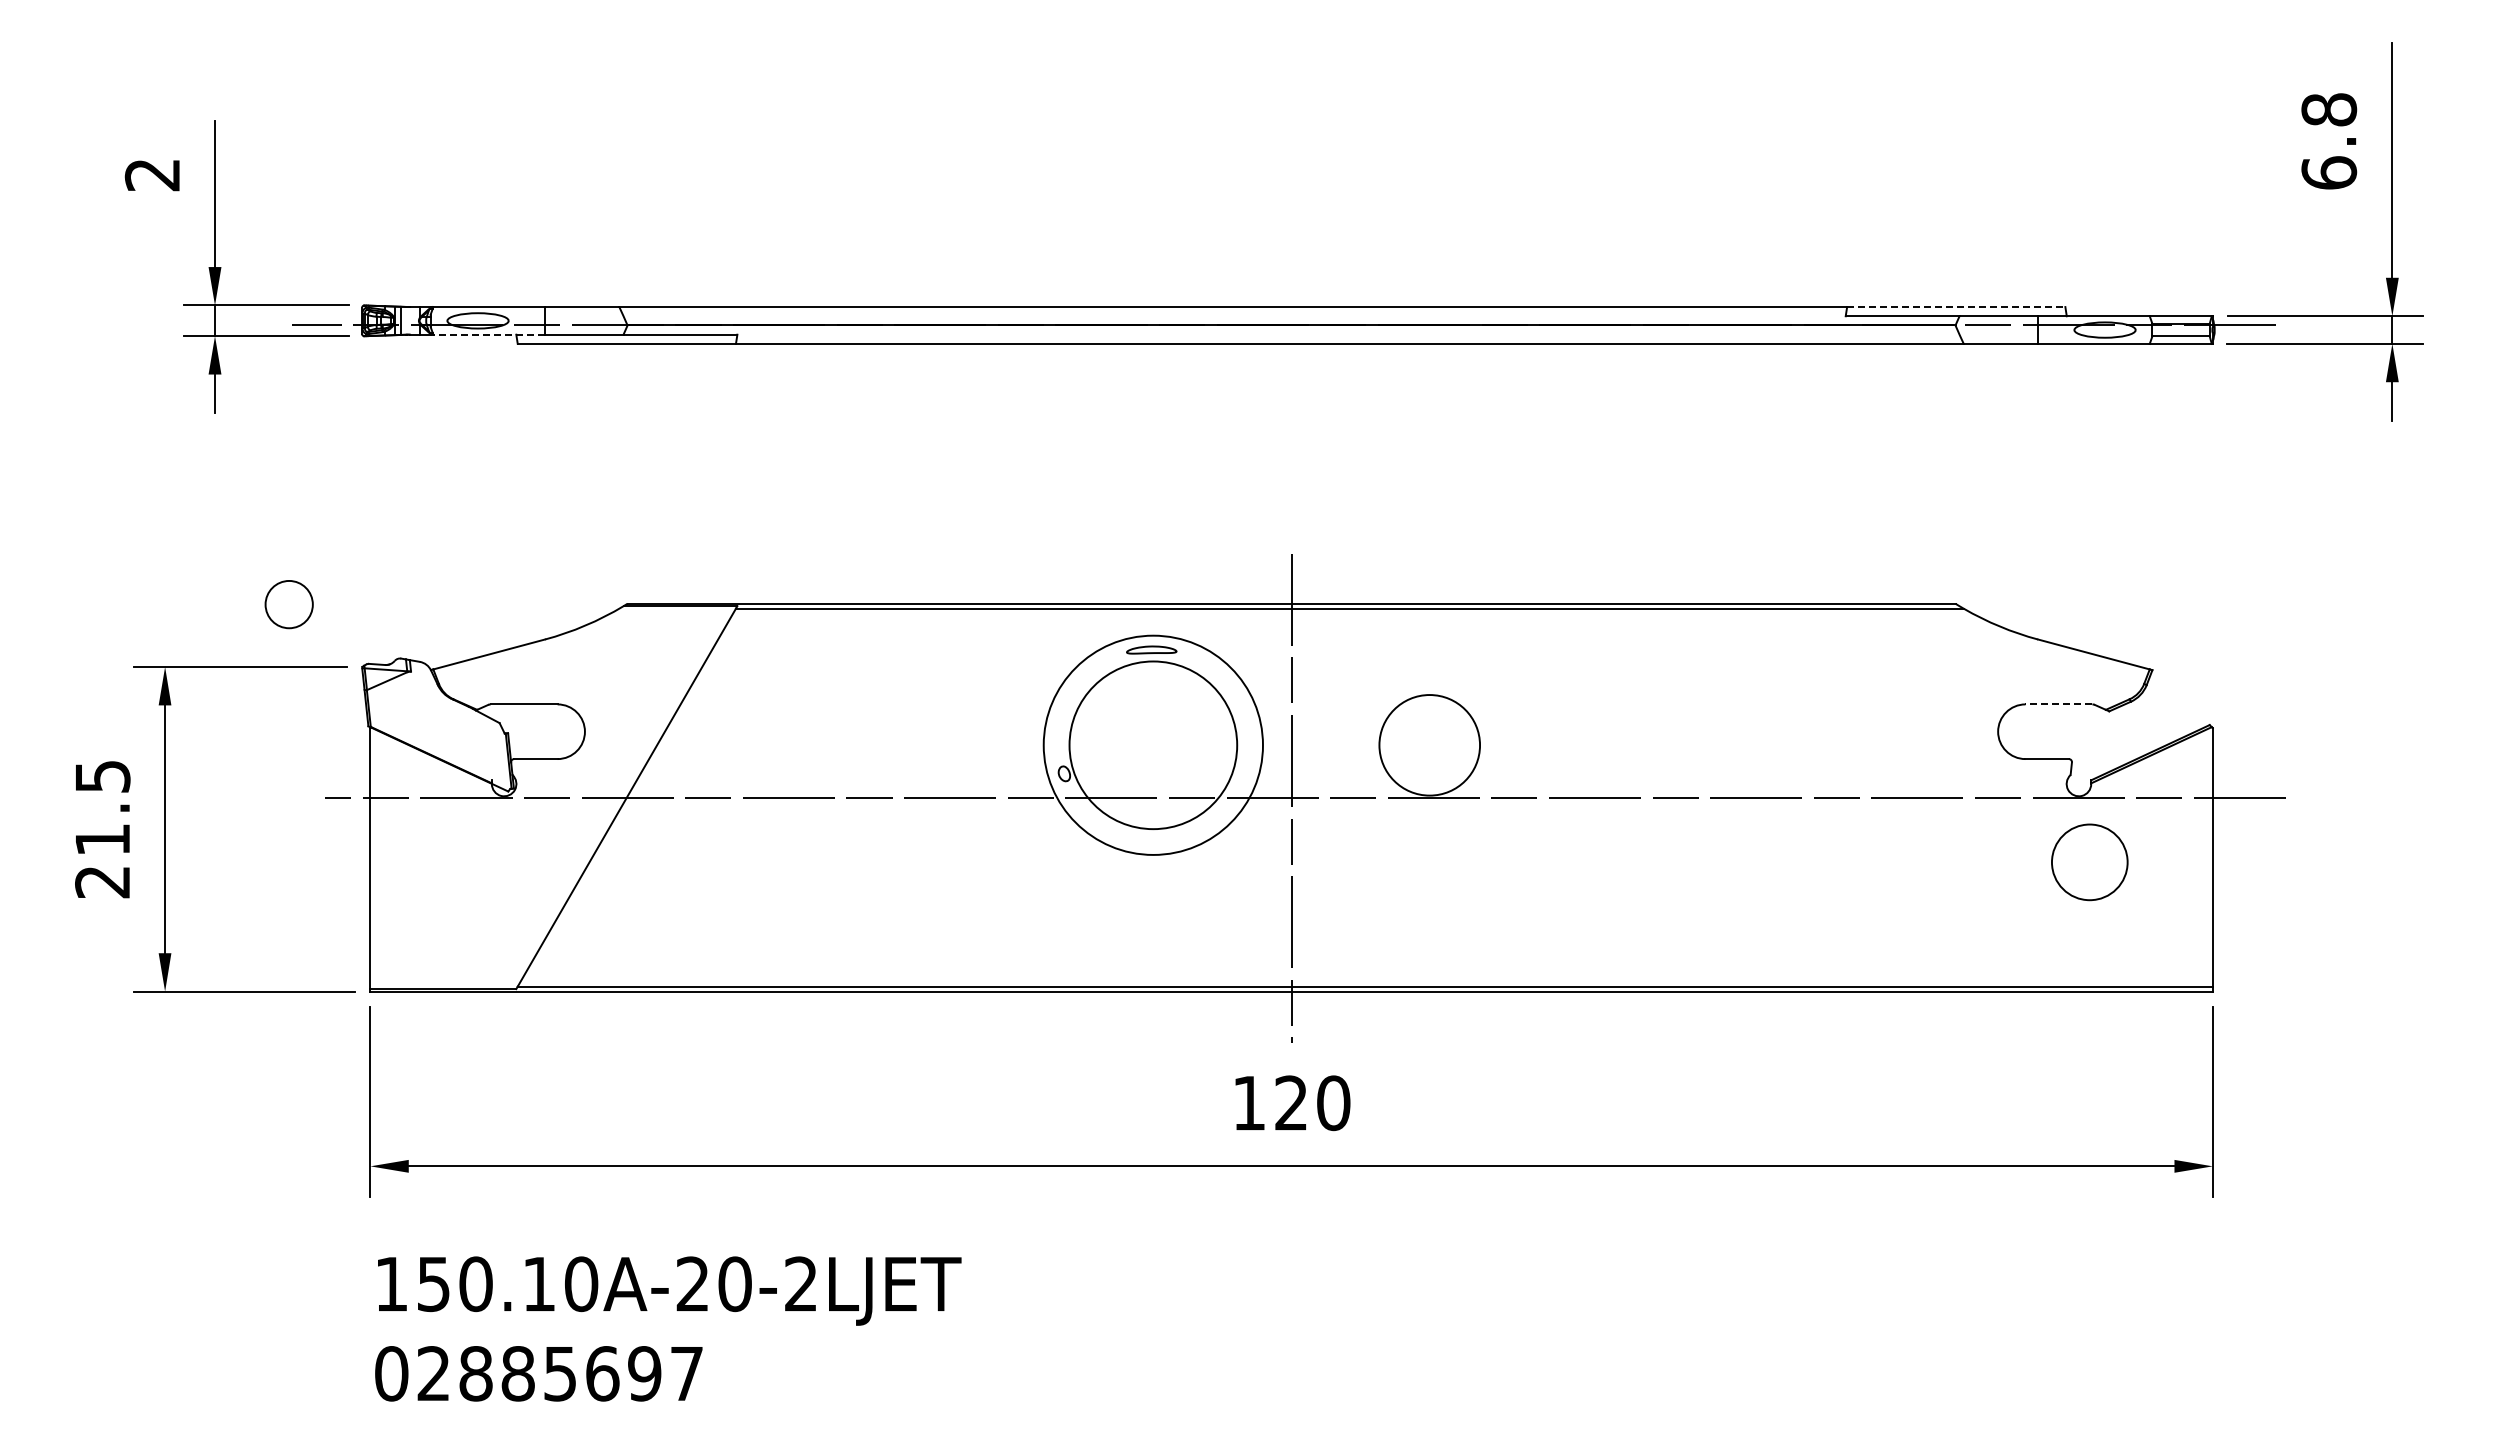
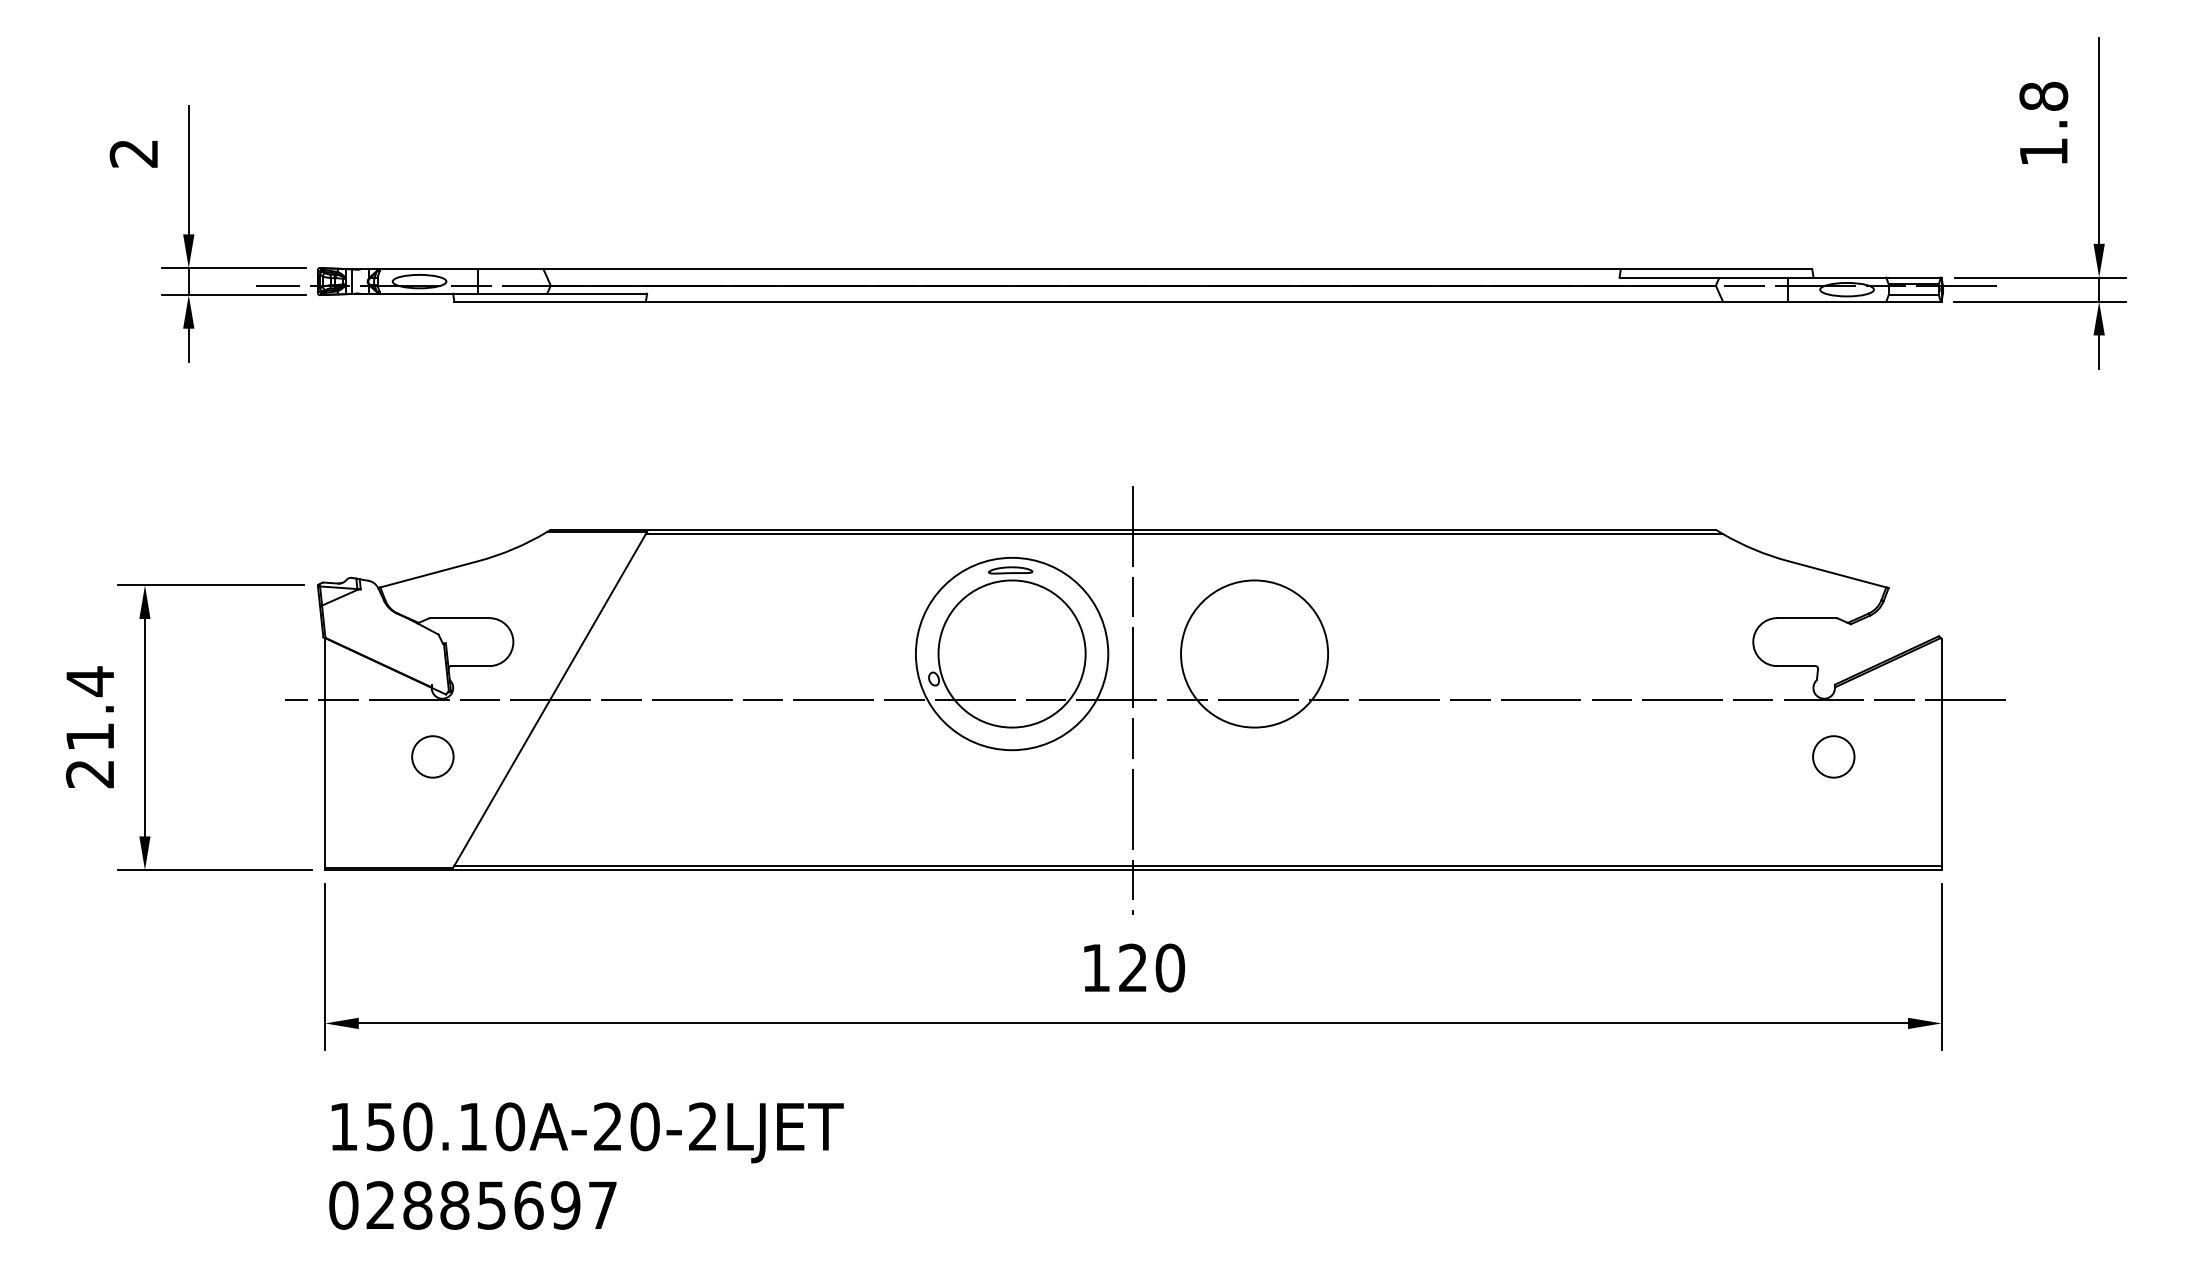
text: (2329, 172) -> (2044, 151), 6.8 -> 1.8
line: (1956, 307) -> (1716, 269), dashed -> solid
line: (489, 334) -> (429, 293), dashed -> solid
circle: (288, 604) -> (432, 756), moved
line: (2058, 704) -> (1806, 618), dashed -> solid
circle: (1429, 745) -> (1254, 654), size x1.67
text: (103, 776) -> (90, 681), 21.5 -> 21.4
circle: (2089, 862) -> (1833, 756), size x0.62

